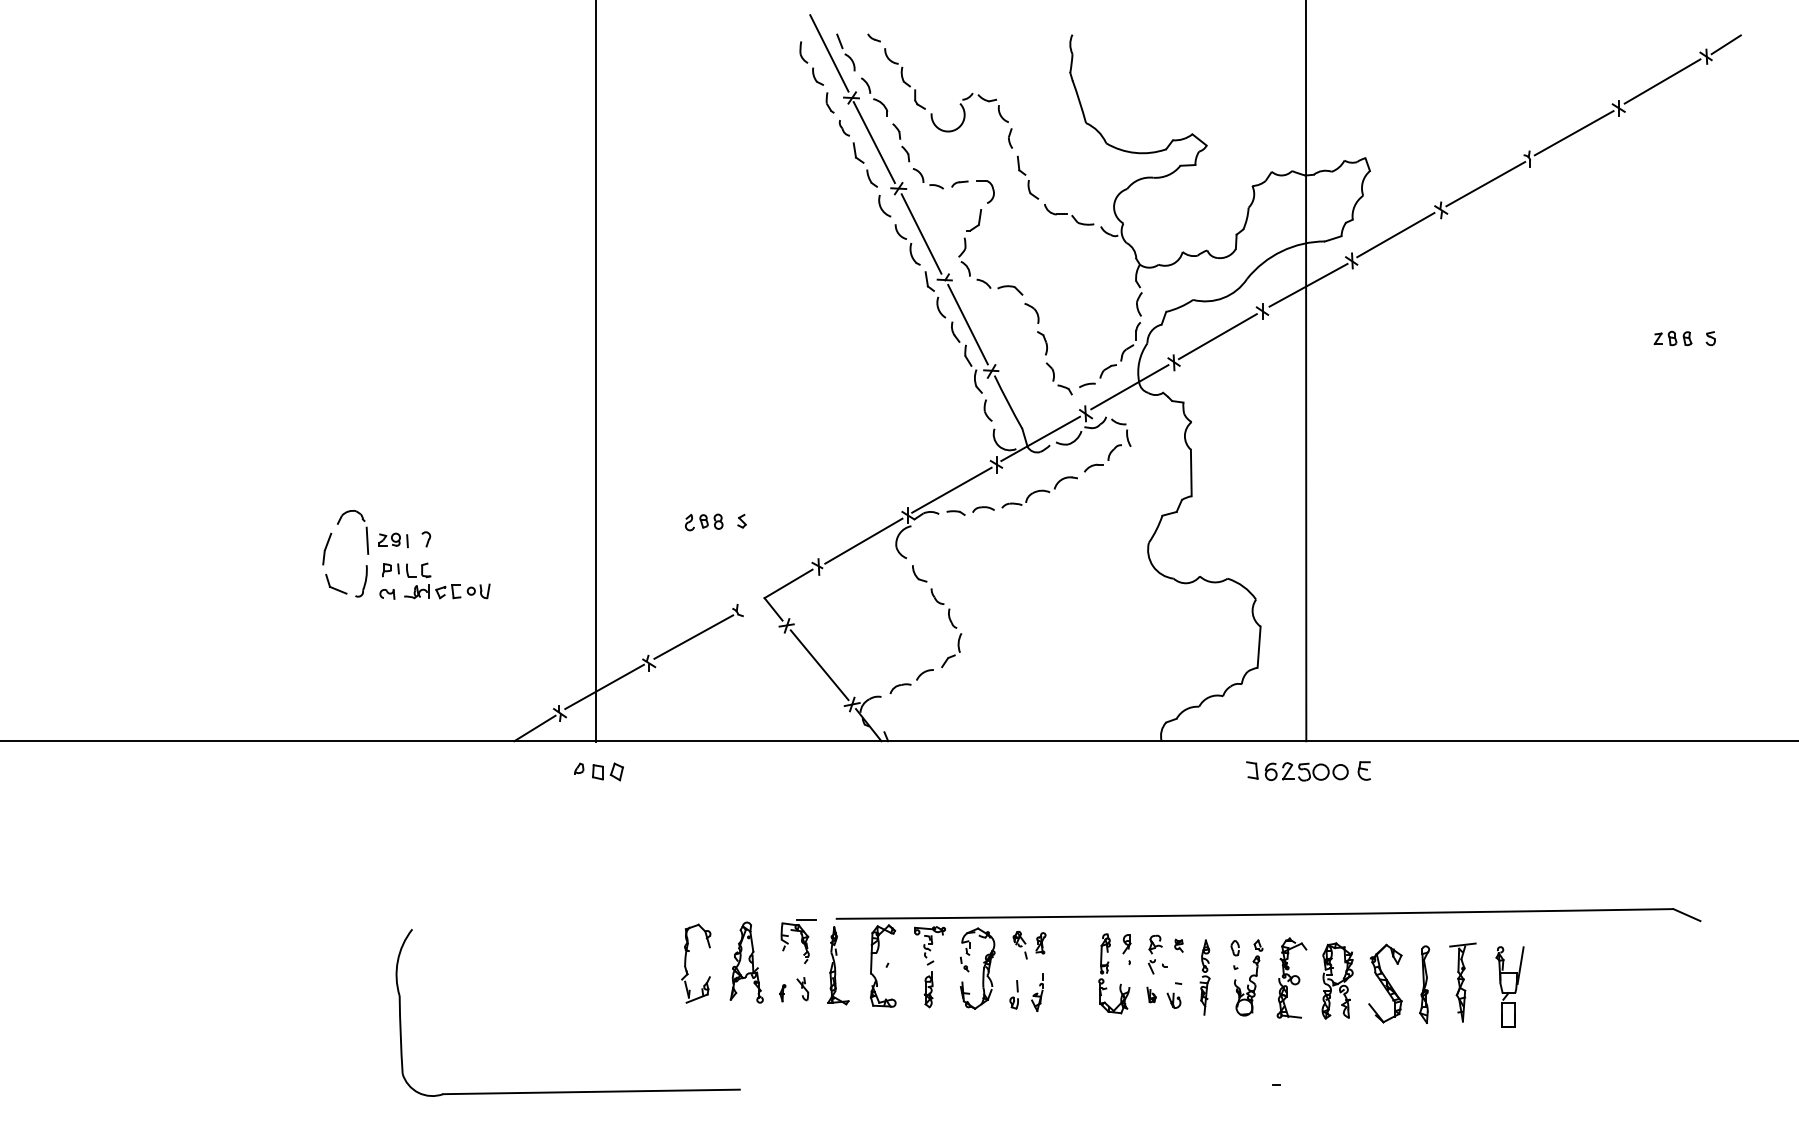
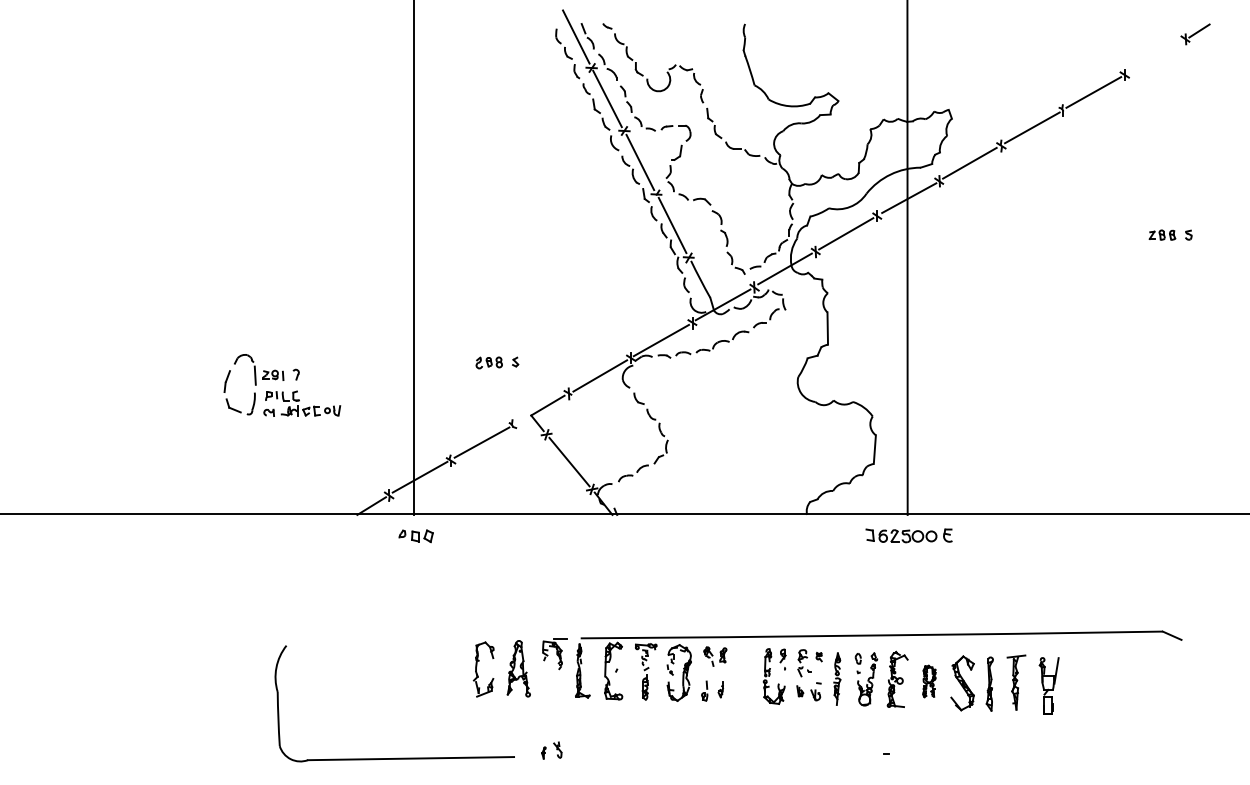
line: (1661, 81) -> (1154, 56), removed
part: (1337, 980) -> (929, 681), size x0.6
part: (793, 989) -> (551, 750), moved
part: (1036, 992) -> (720, 689), size x0.6

